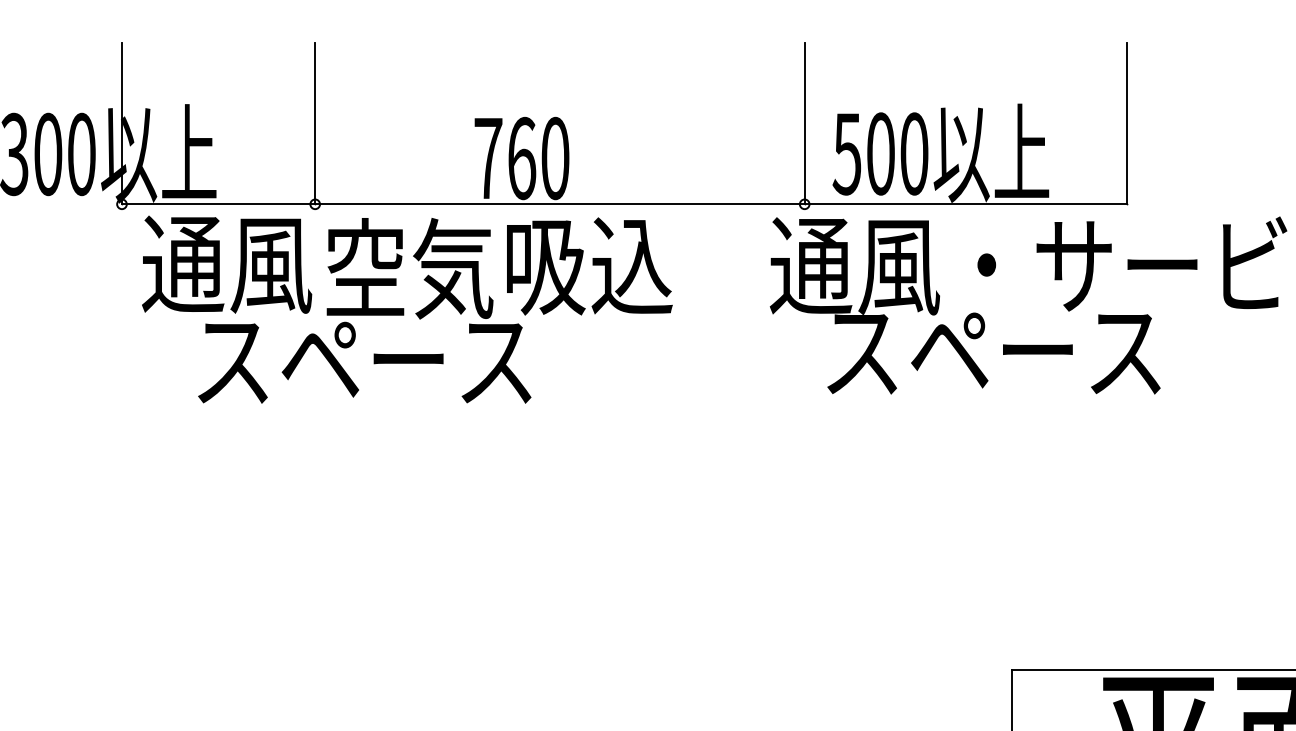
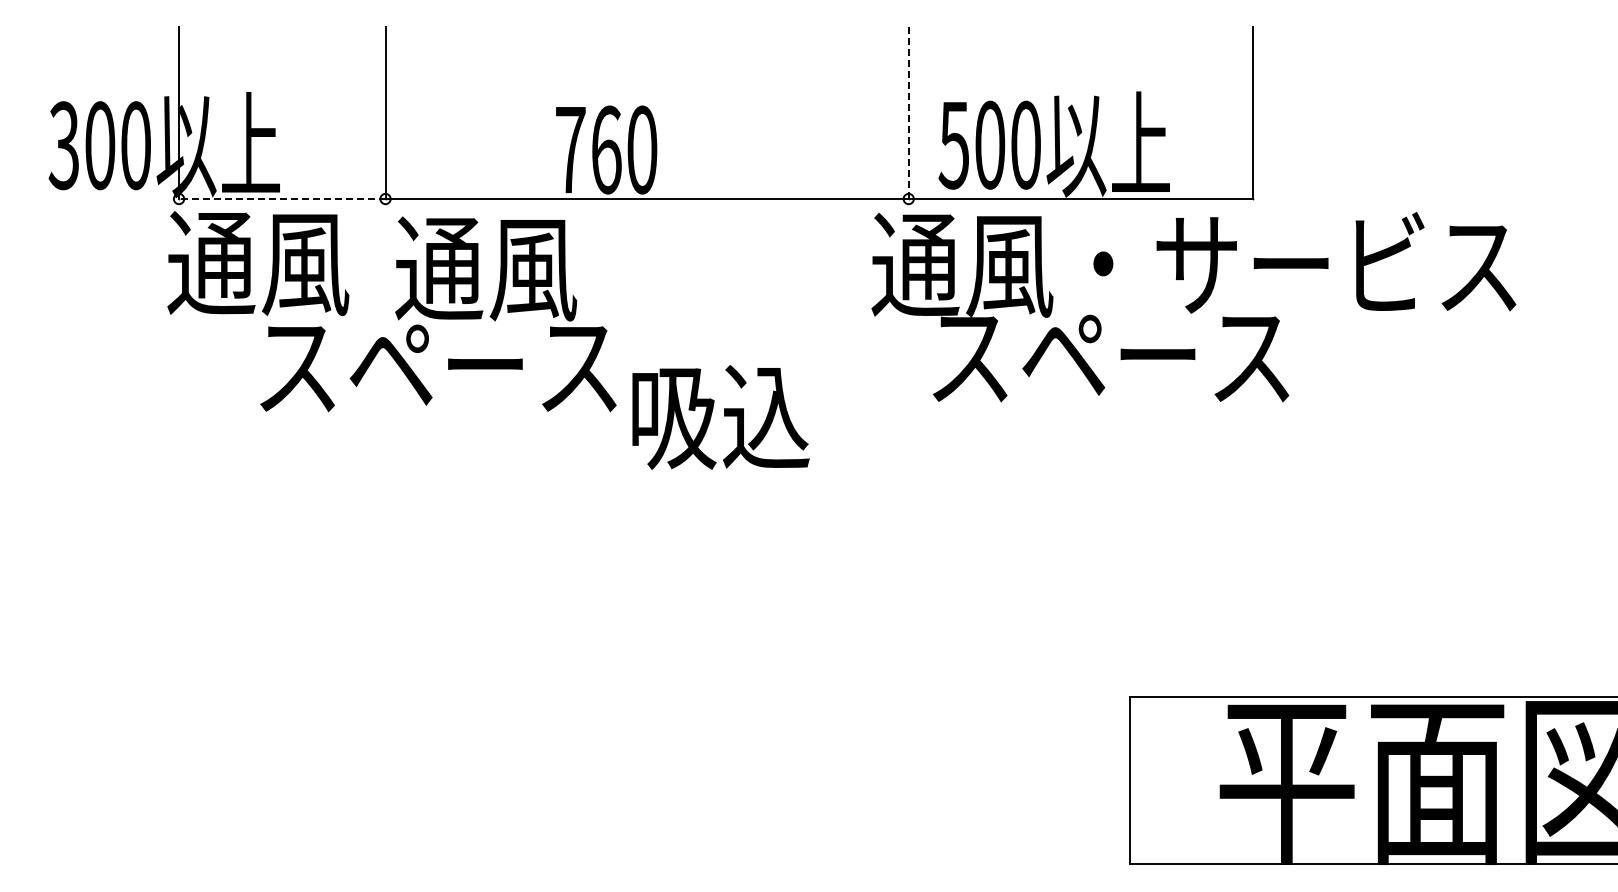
line: (804, 124) -> (908, 113), solid -> dashed
line: (217, 204) -> (281, 199), solid -> dashed
text: (227, 264) -> (258, 263), moved
text: (589, 266) -> (720, 417), moved
text: (409, 268) -> (486, 267), 空気 -> 通風

